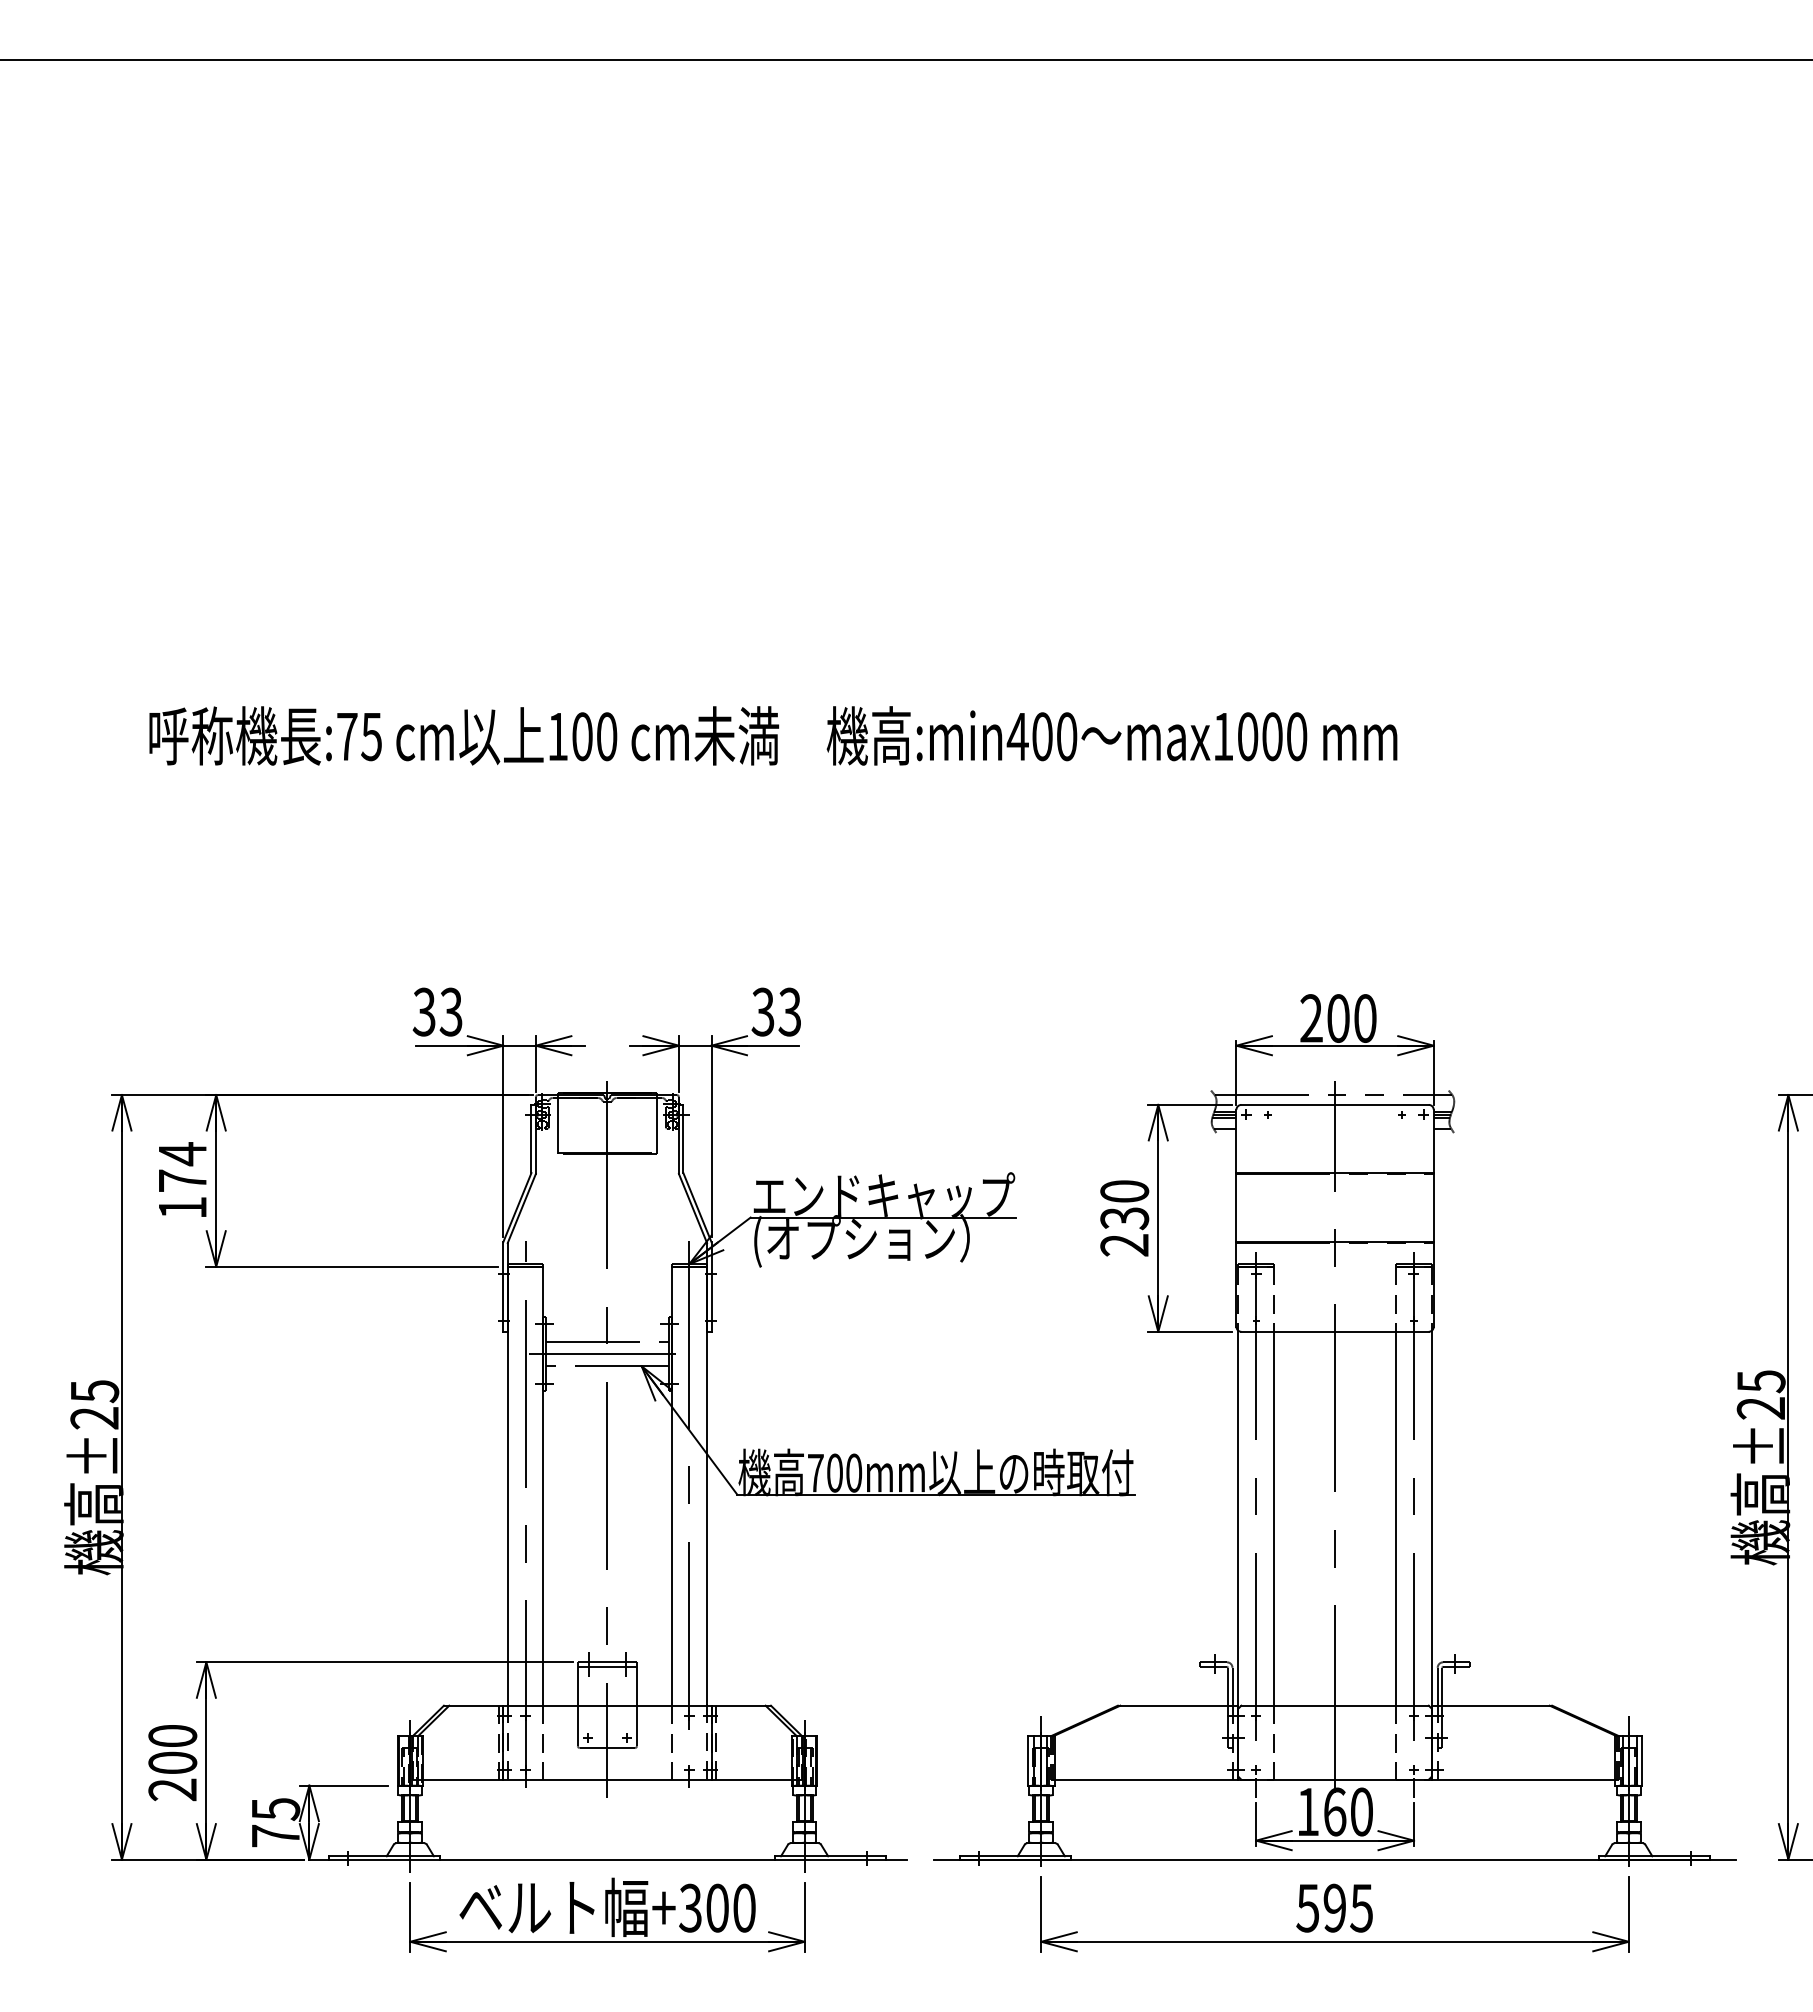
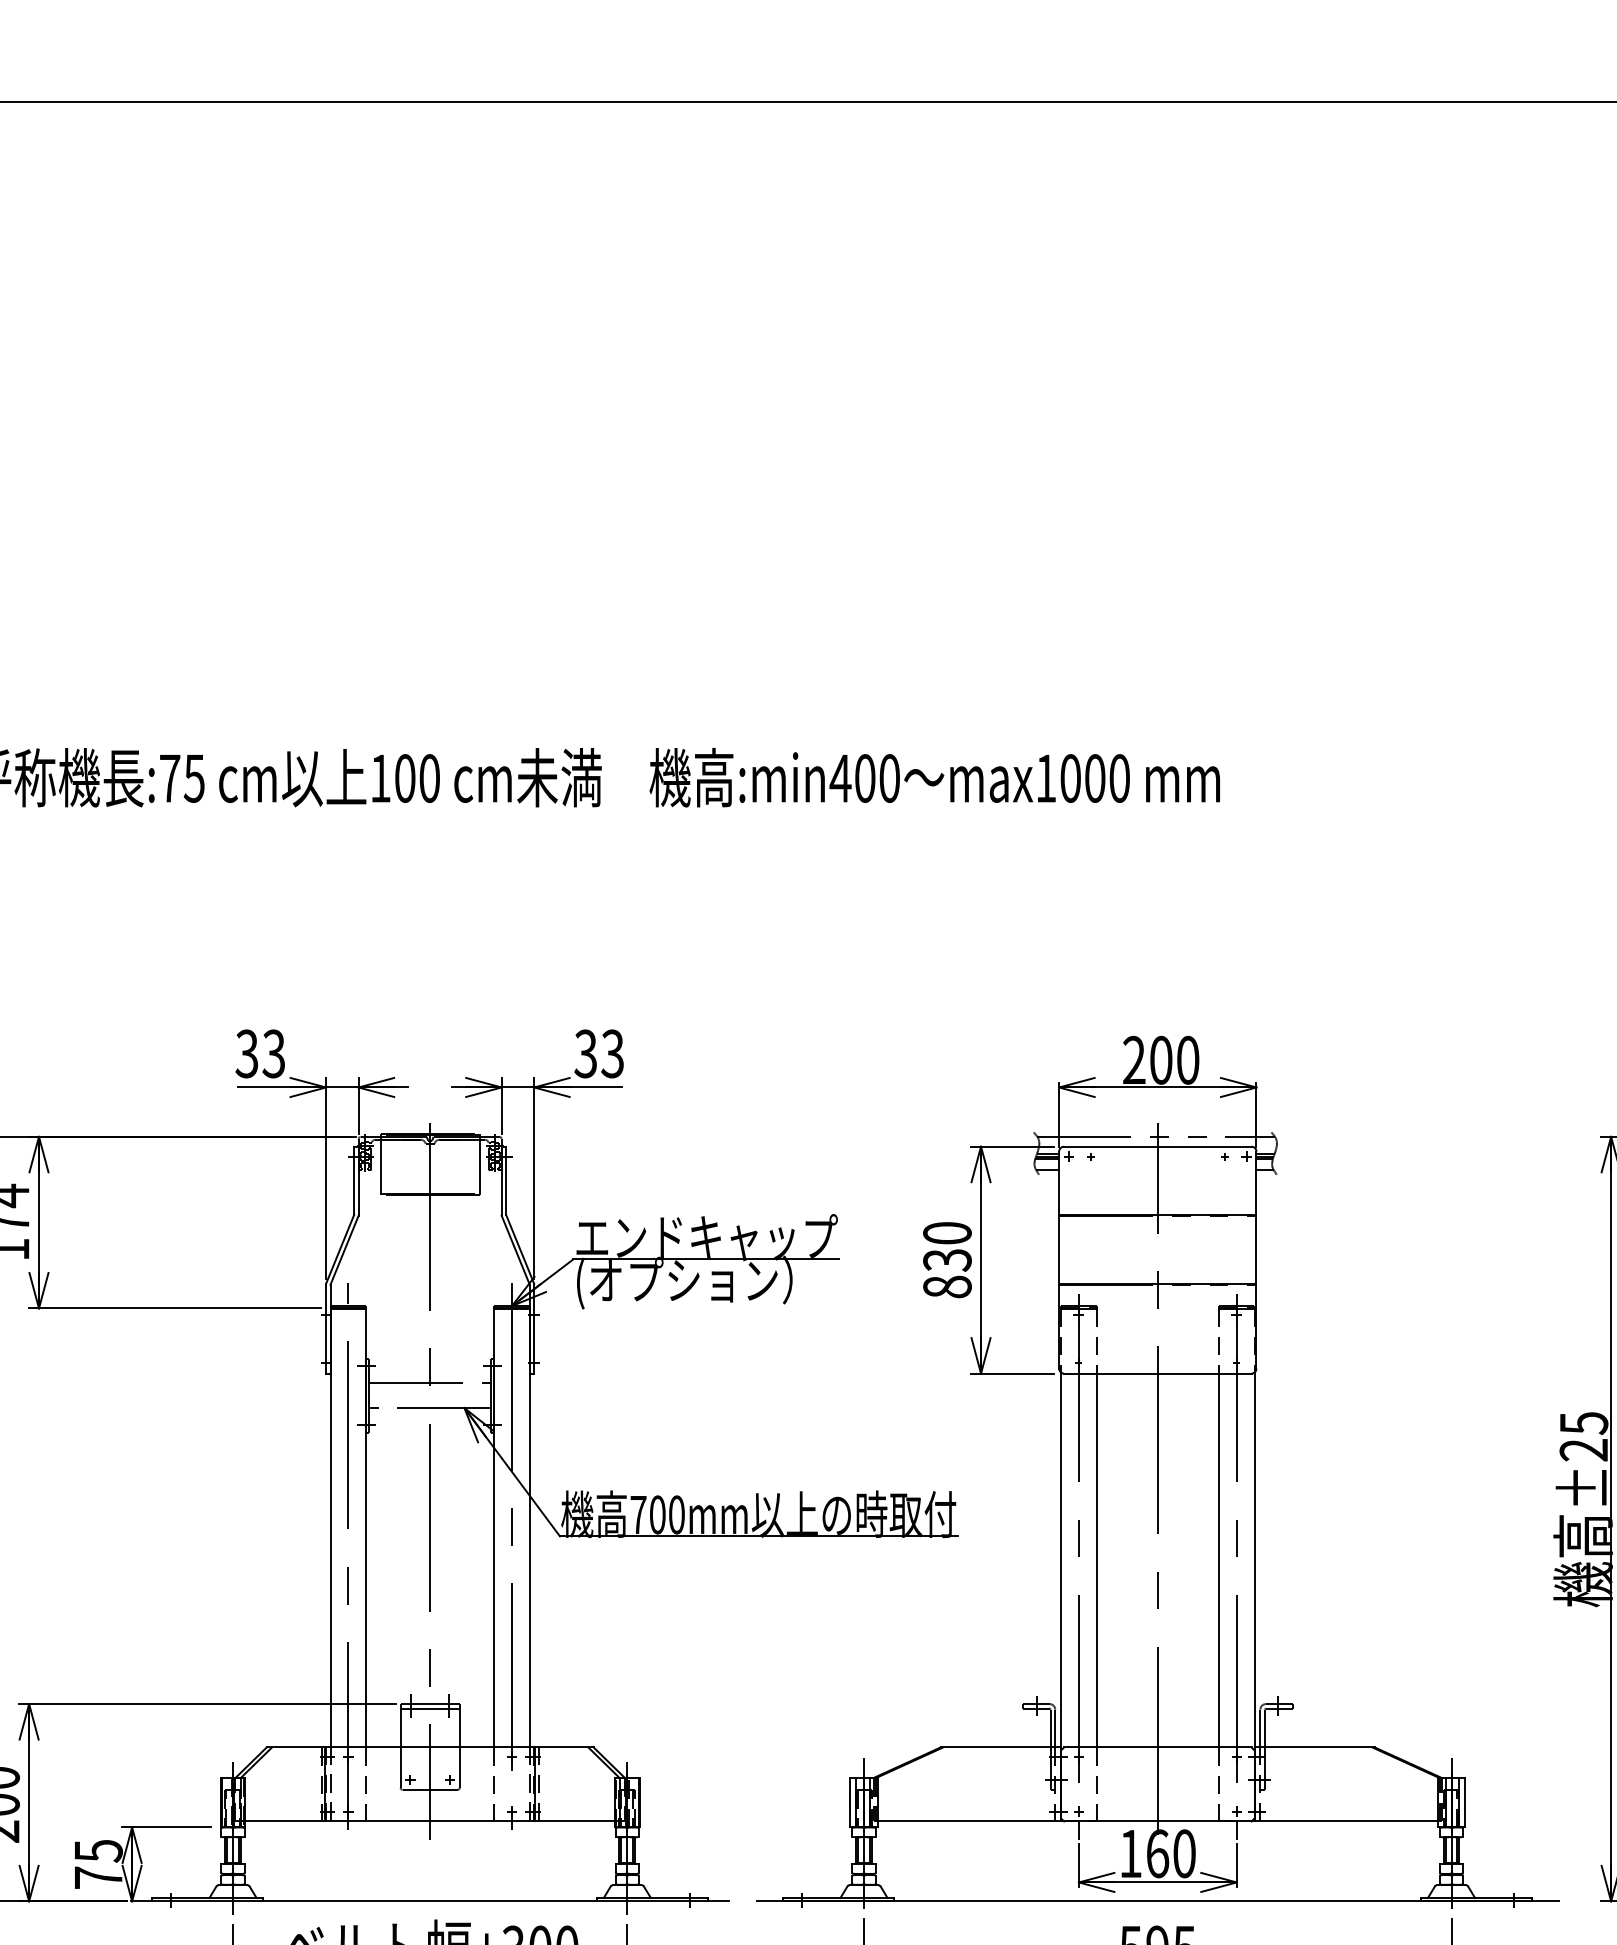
text: (1124, 1245) -> (947, 1287), 230 -> 830
line: (601, 1354) -> (424, 1396), removed

